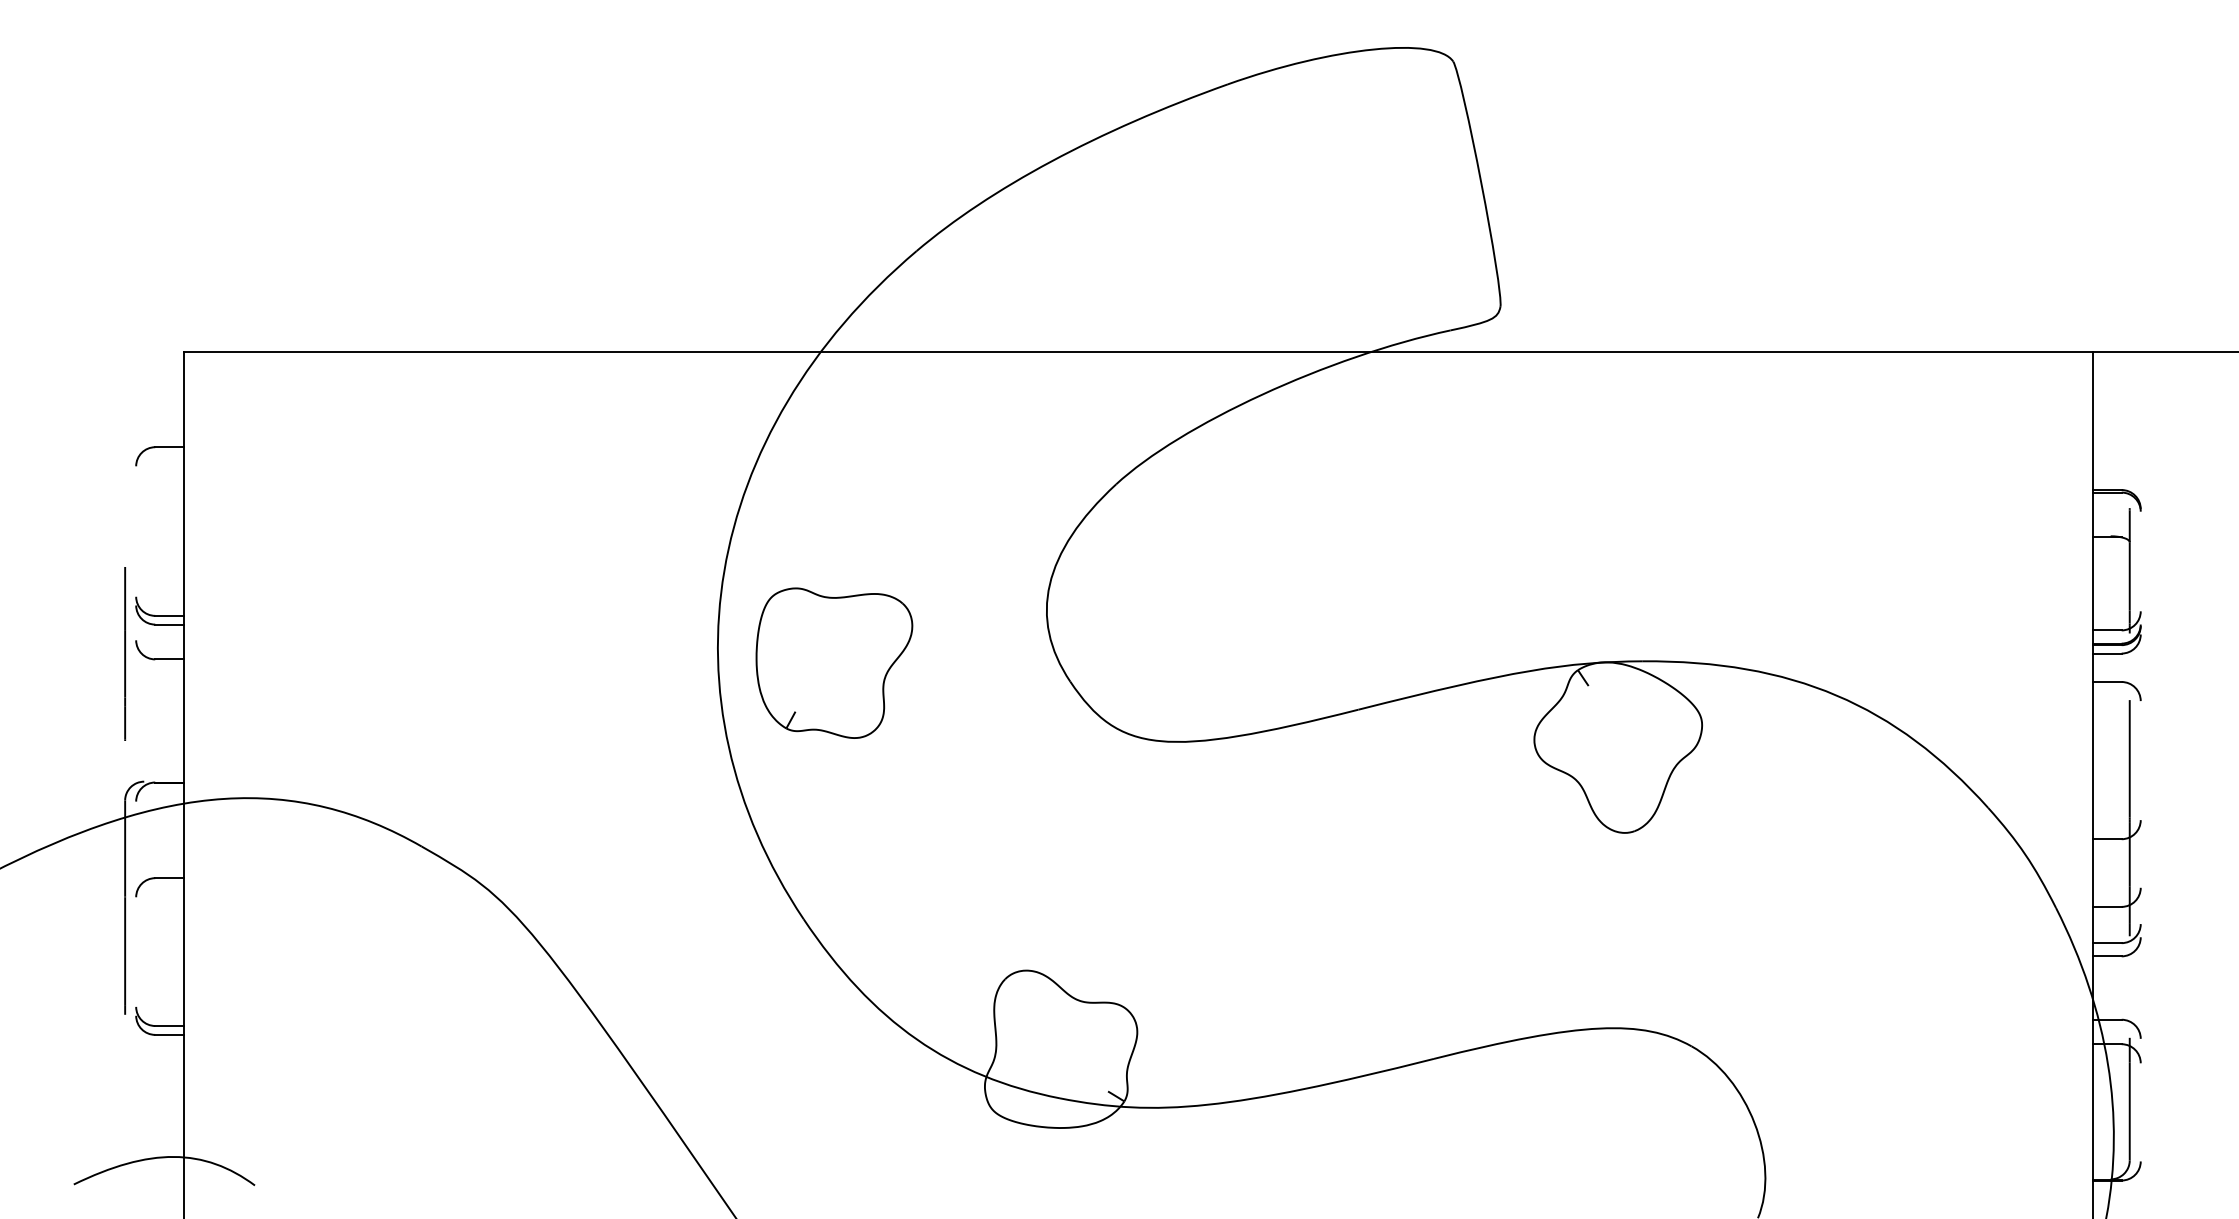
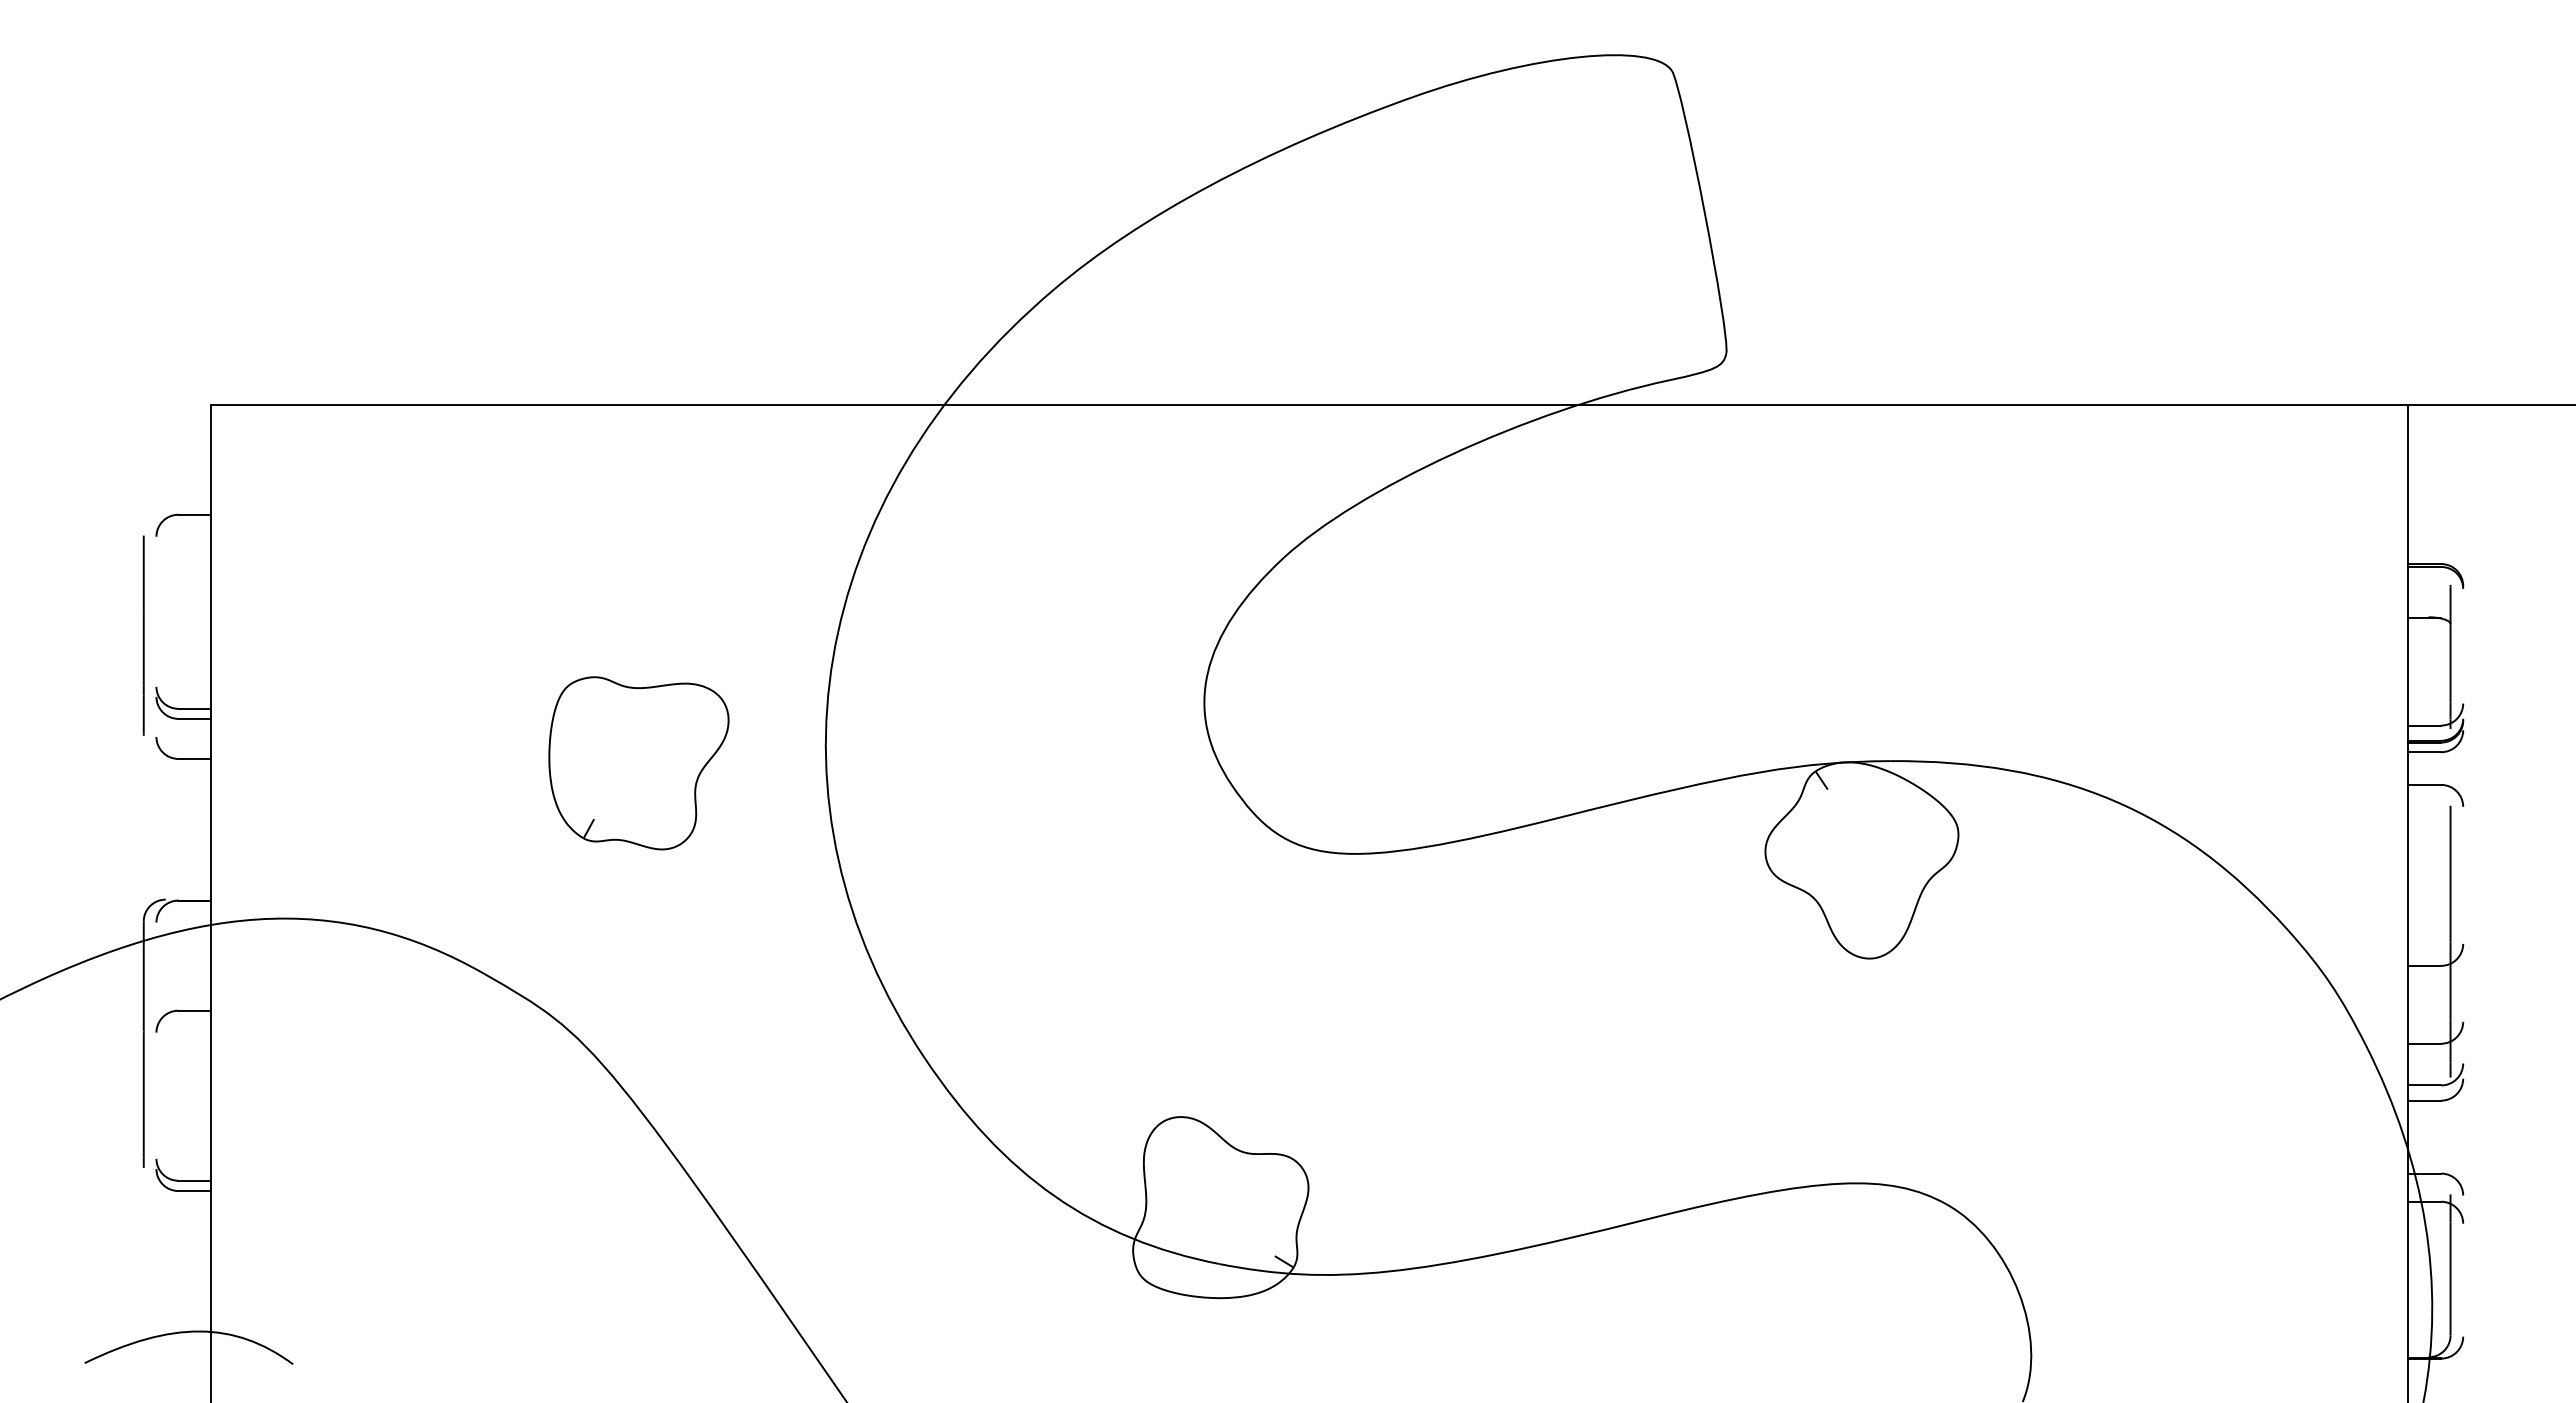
line: (124, 653) -> (143, 635), moved
part: (834, 663) -> (638, 763), moved

